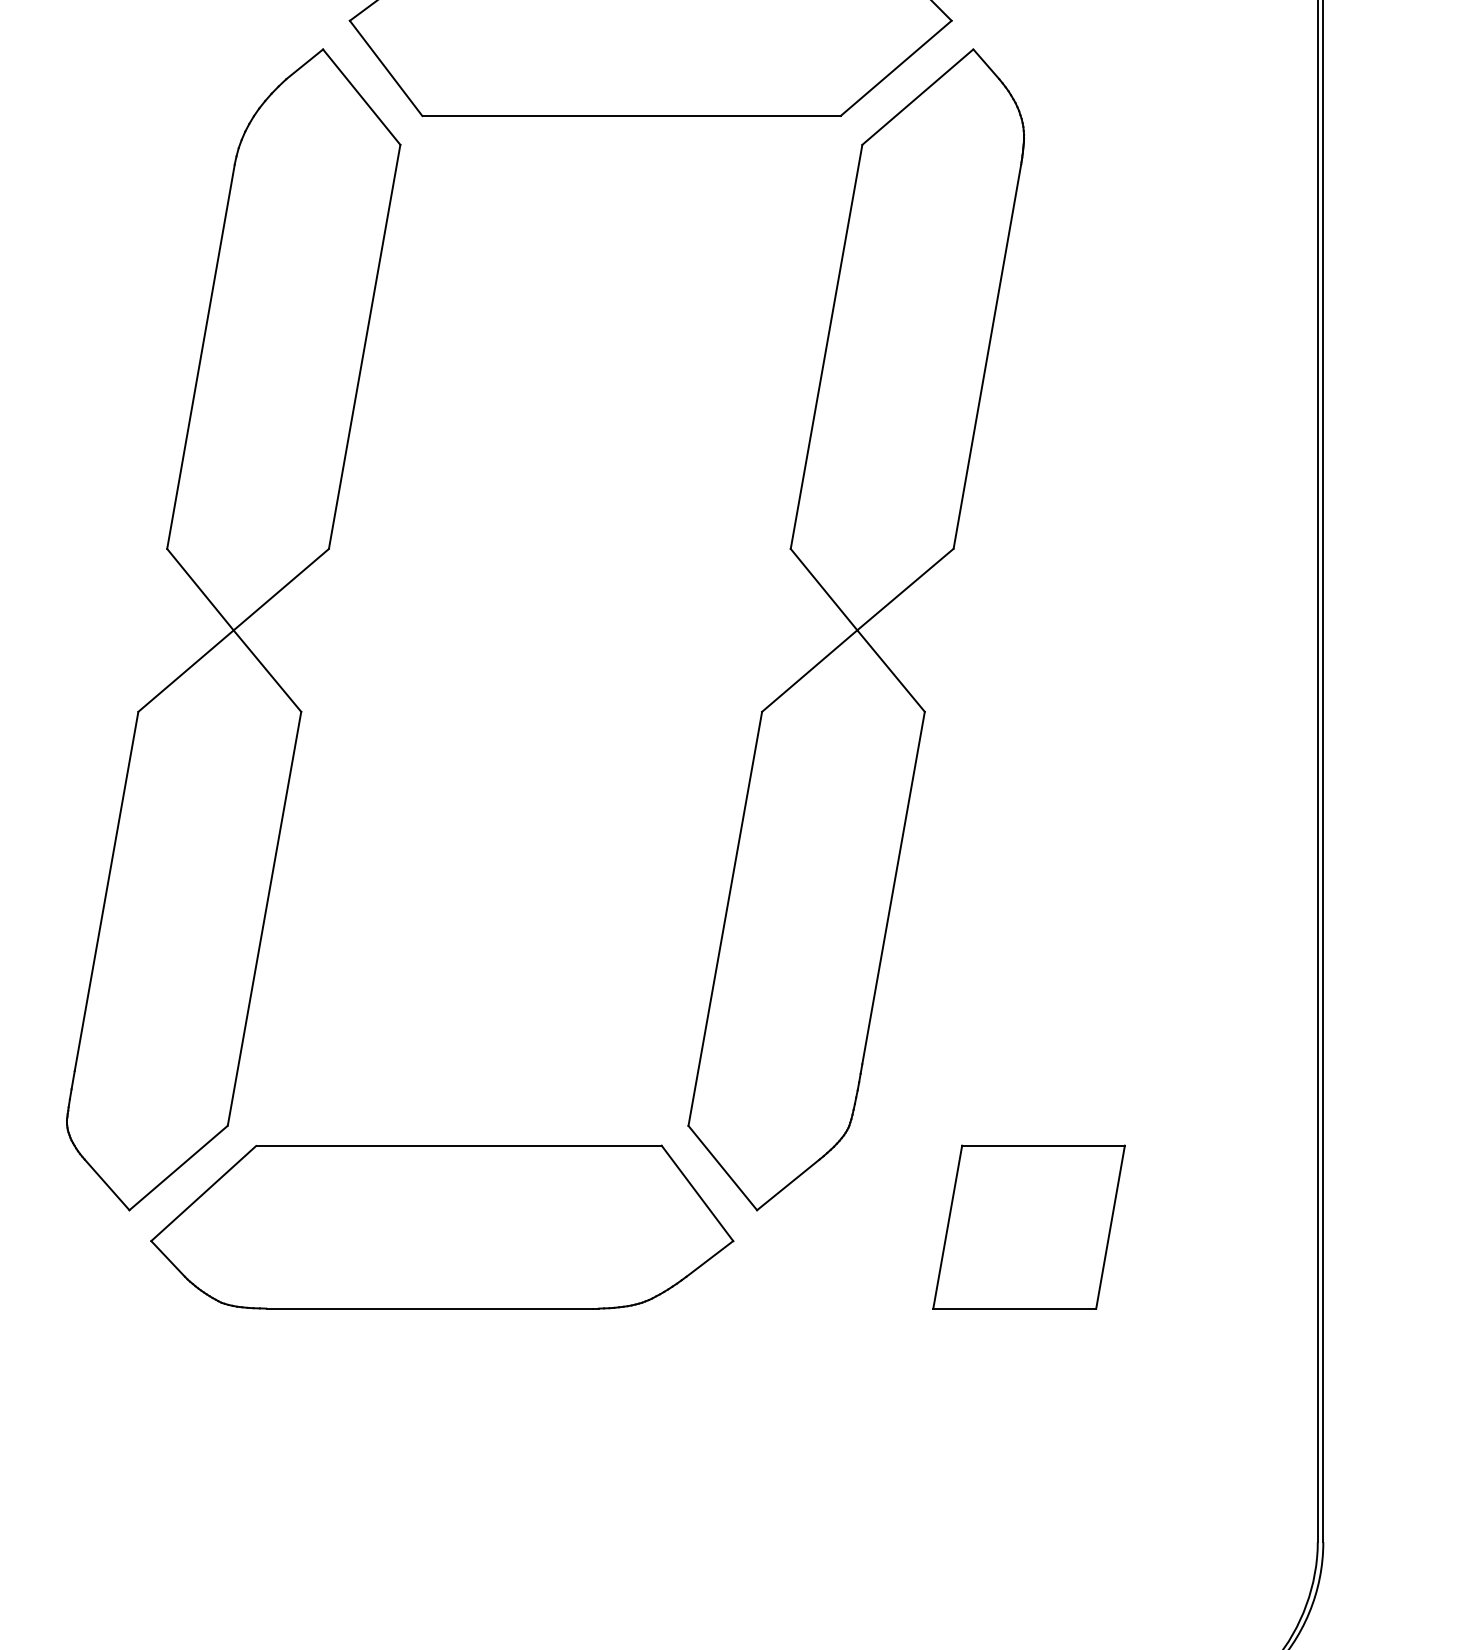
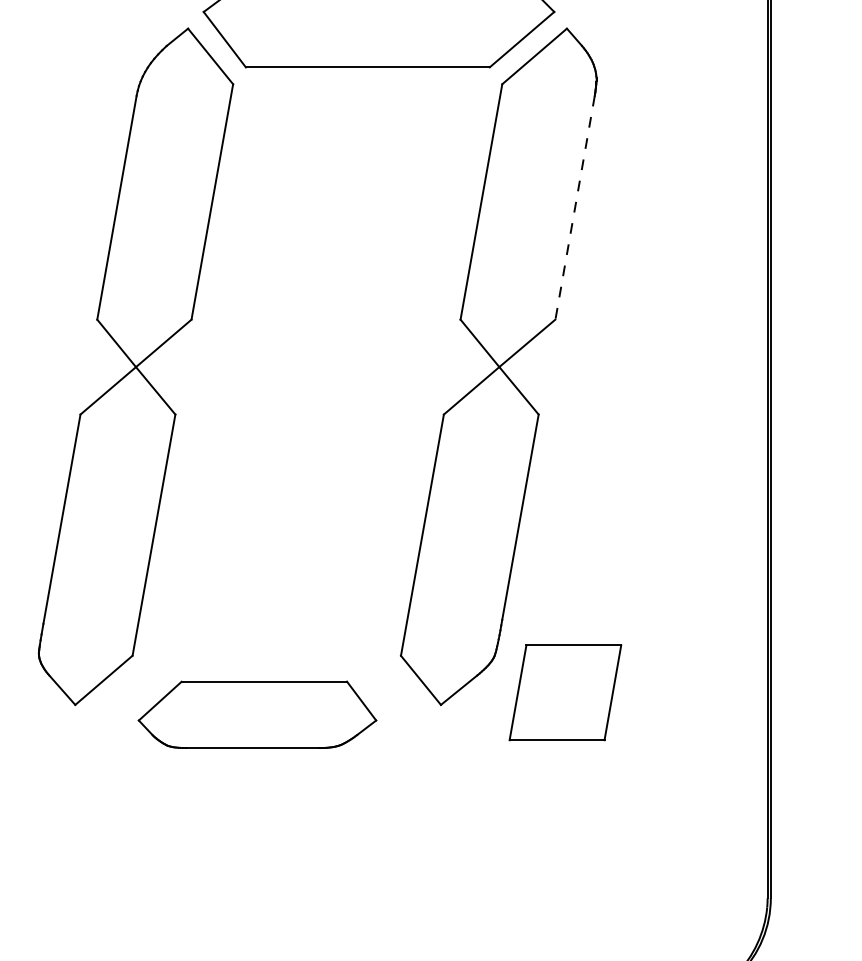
line: (988, 356) -> (575, 207), solid -> dashed
part: (442, 1226) -> (257, 714), size x0.7
part: (1029, 1226) -> (565, 692), moved

